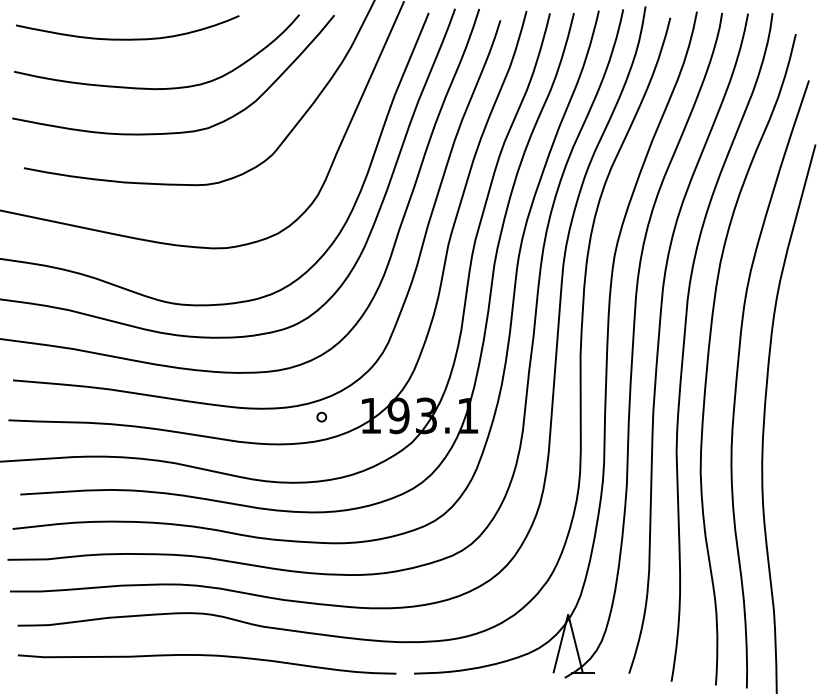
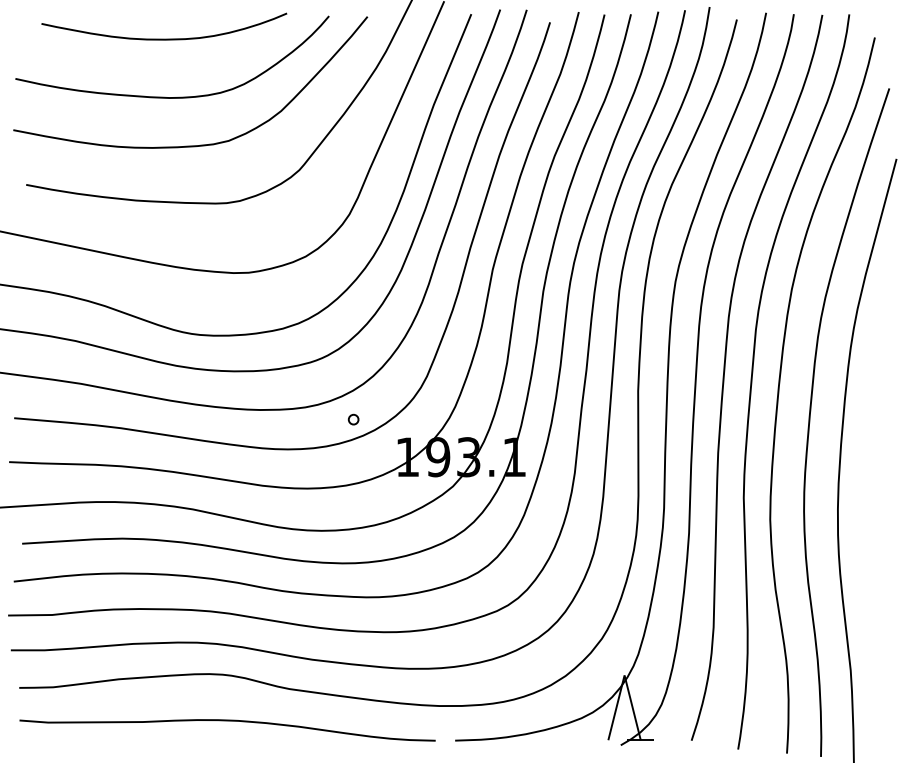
curve: (127, 38) -> (164, 38), moved
part: (321, 417) -> (353, 419), moved

